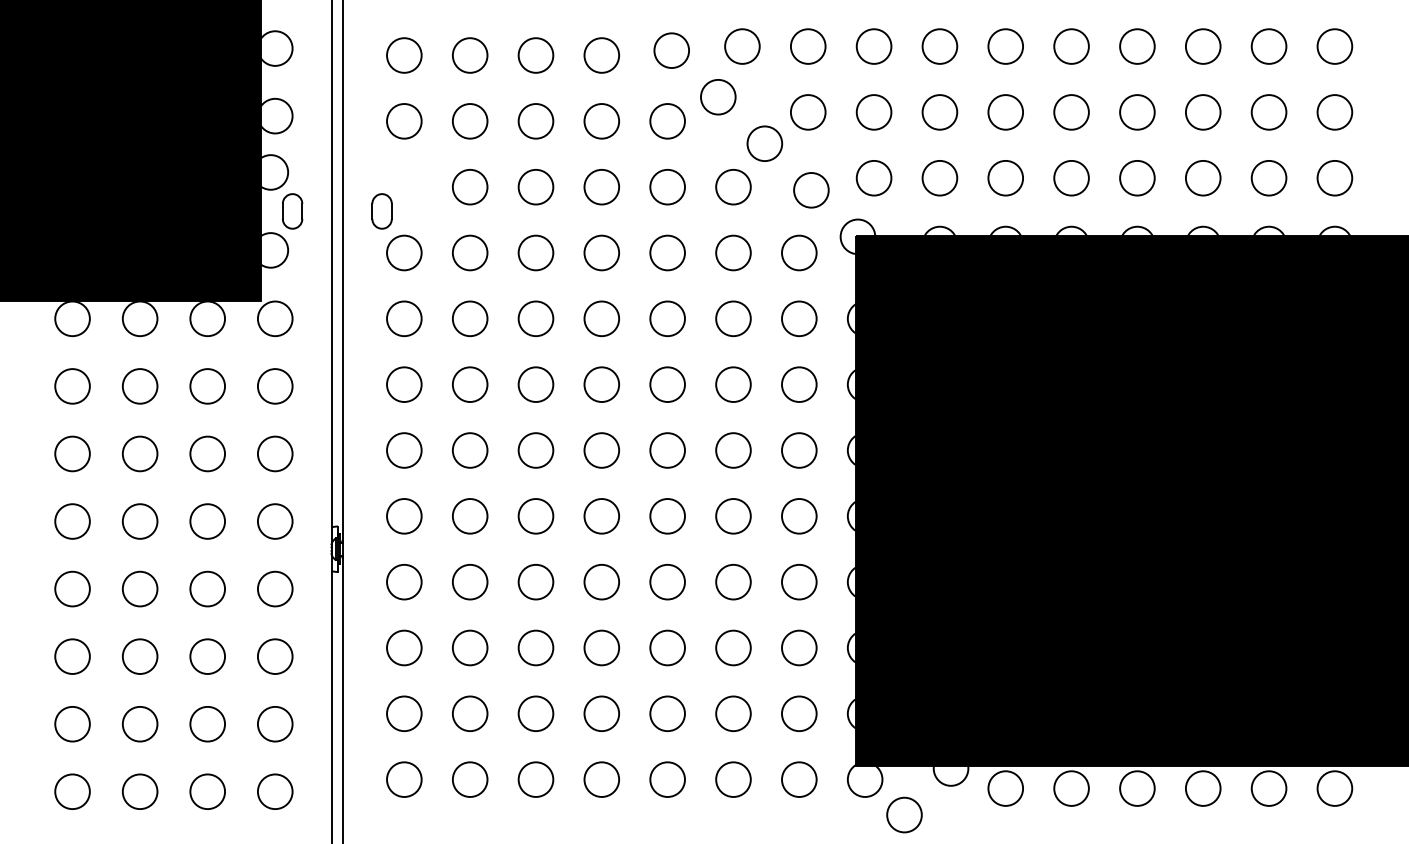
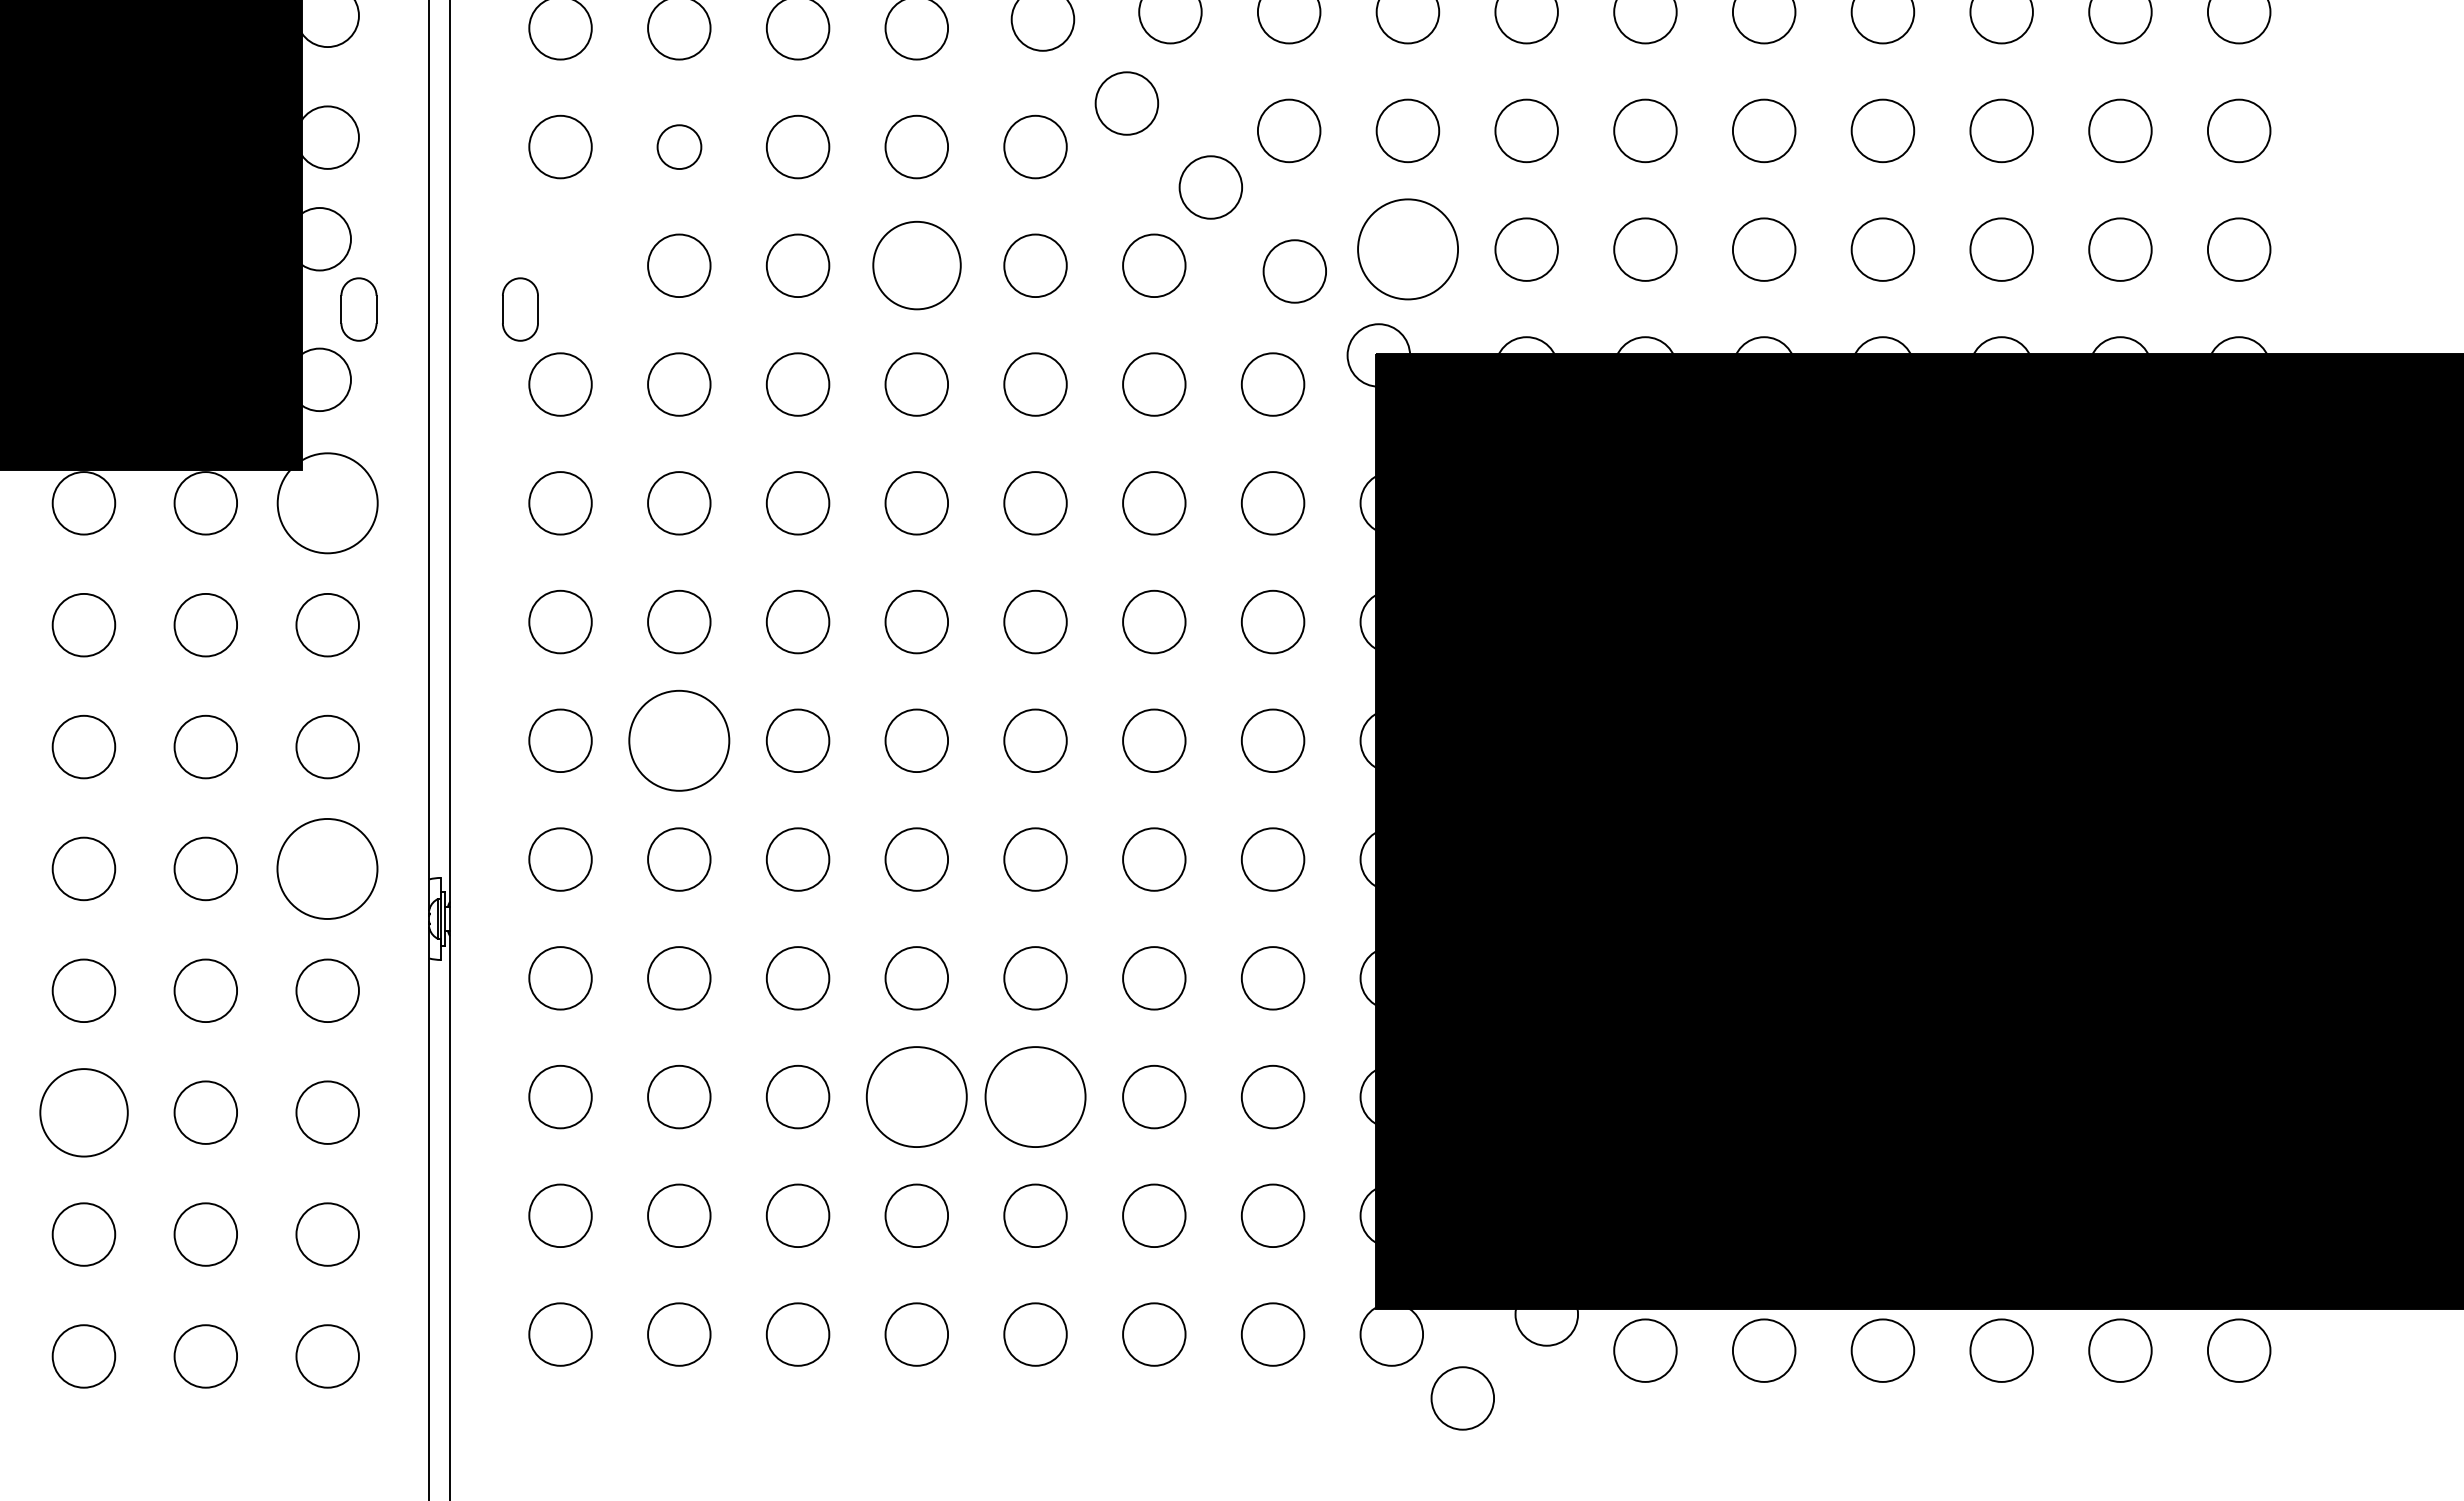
circle: (470, 121) -> (679, 147), size x0.7
circle: (873, 178) -> (1406, 250), size x1.6
circle: (601, 187) -> (916, 266), size x1.4
circle: (274, 318) -> (326, 502), size x1.6
circle: (469, 450) -> (678, 740), size x1.6
circle: (275, 521) -> (328, 868), size x1.6
circle: (601, 647) -> (916, 1096), size x1.6
circle: (667, 647) -> (1035, 1096), size x1.6
circle: (139, 656) -> (82, 1112), size x1.4

